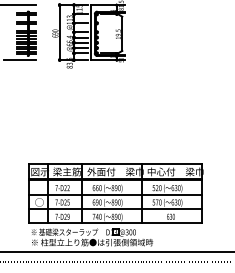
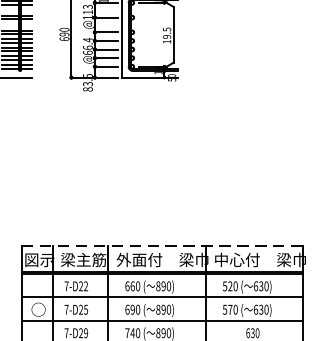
line: (116, 163) -> (164, 246), solid -> dashed

